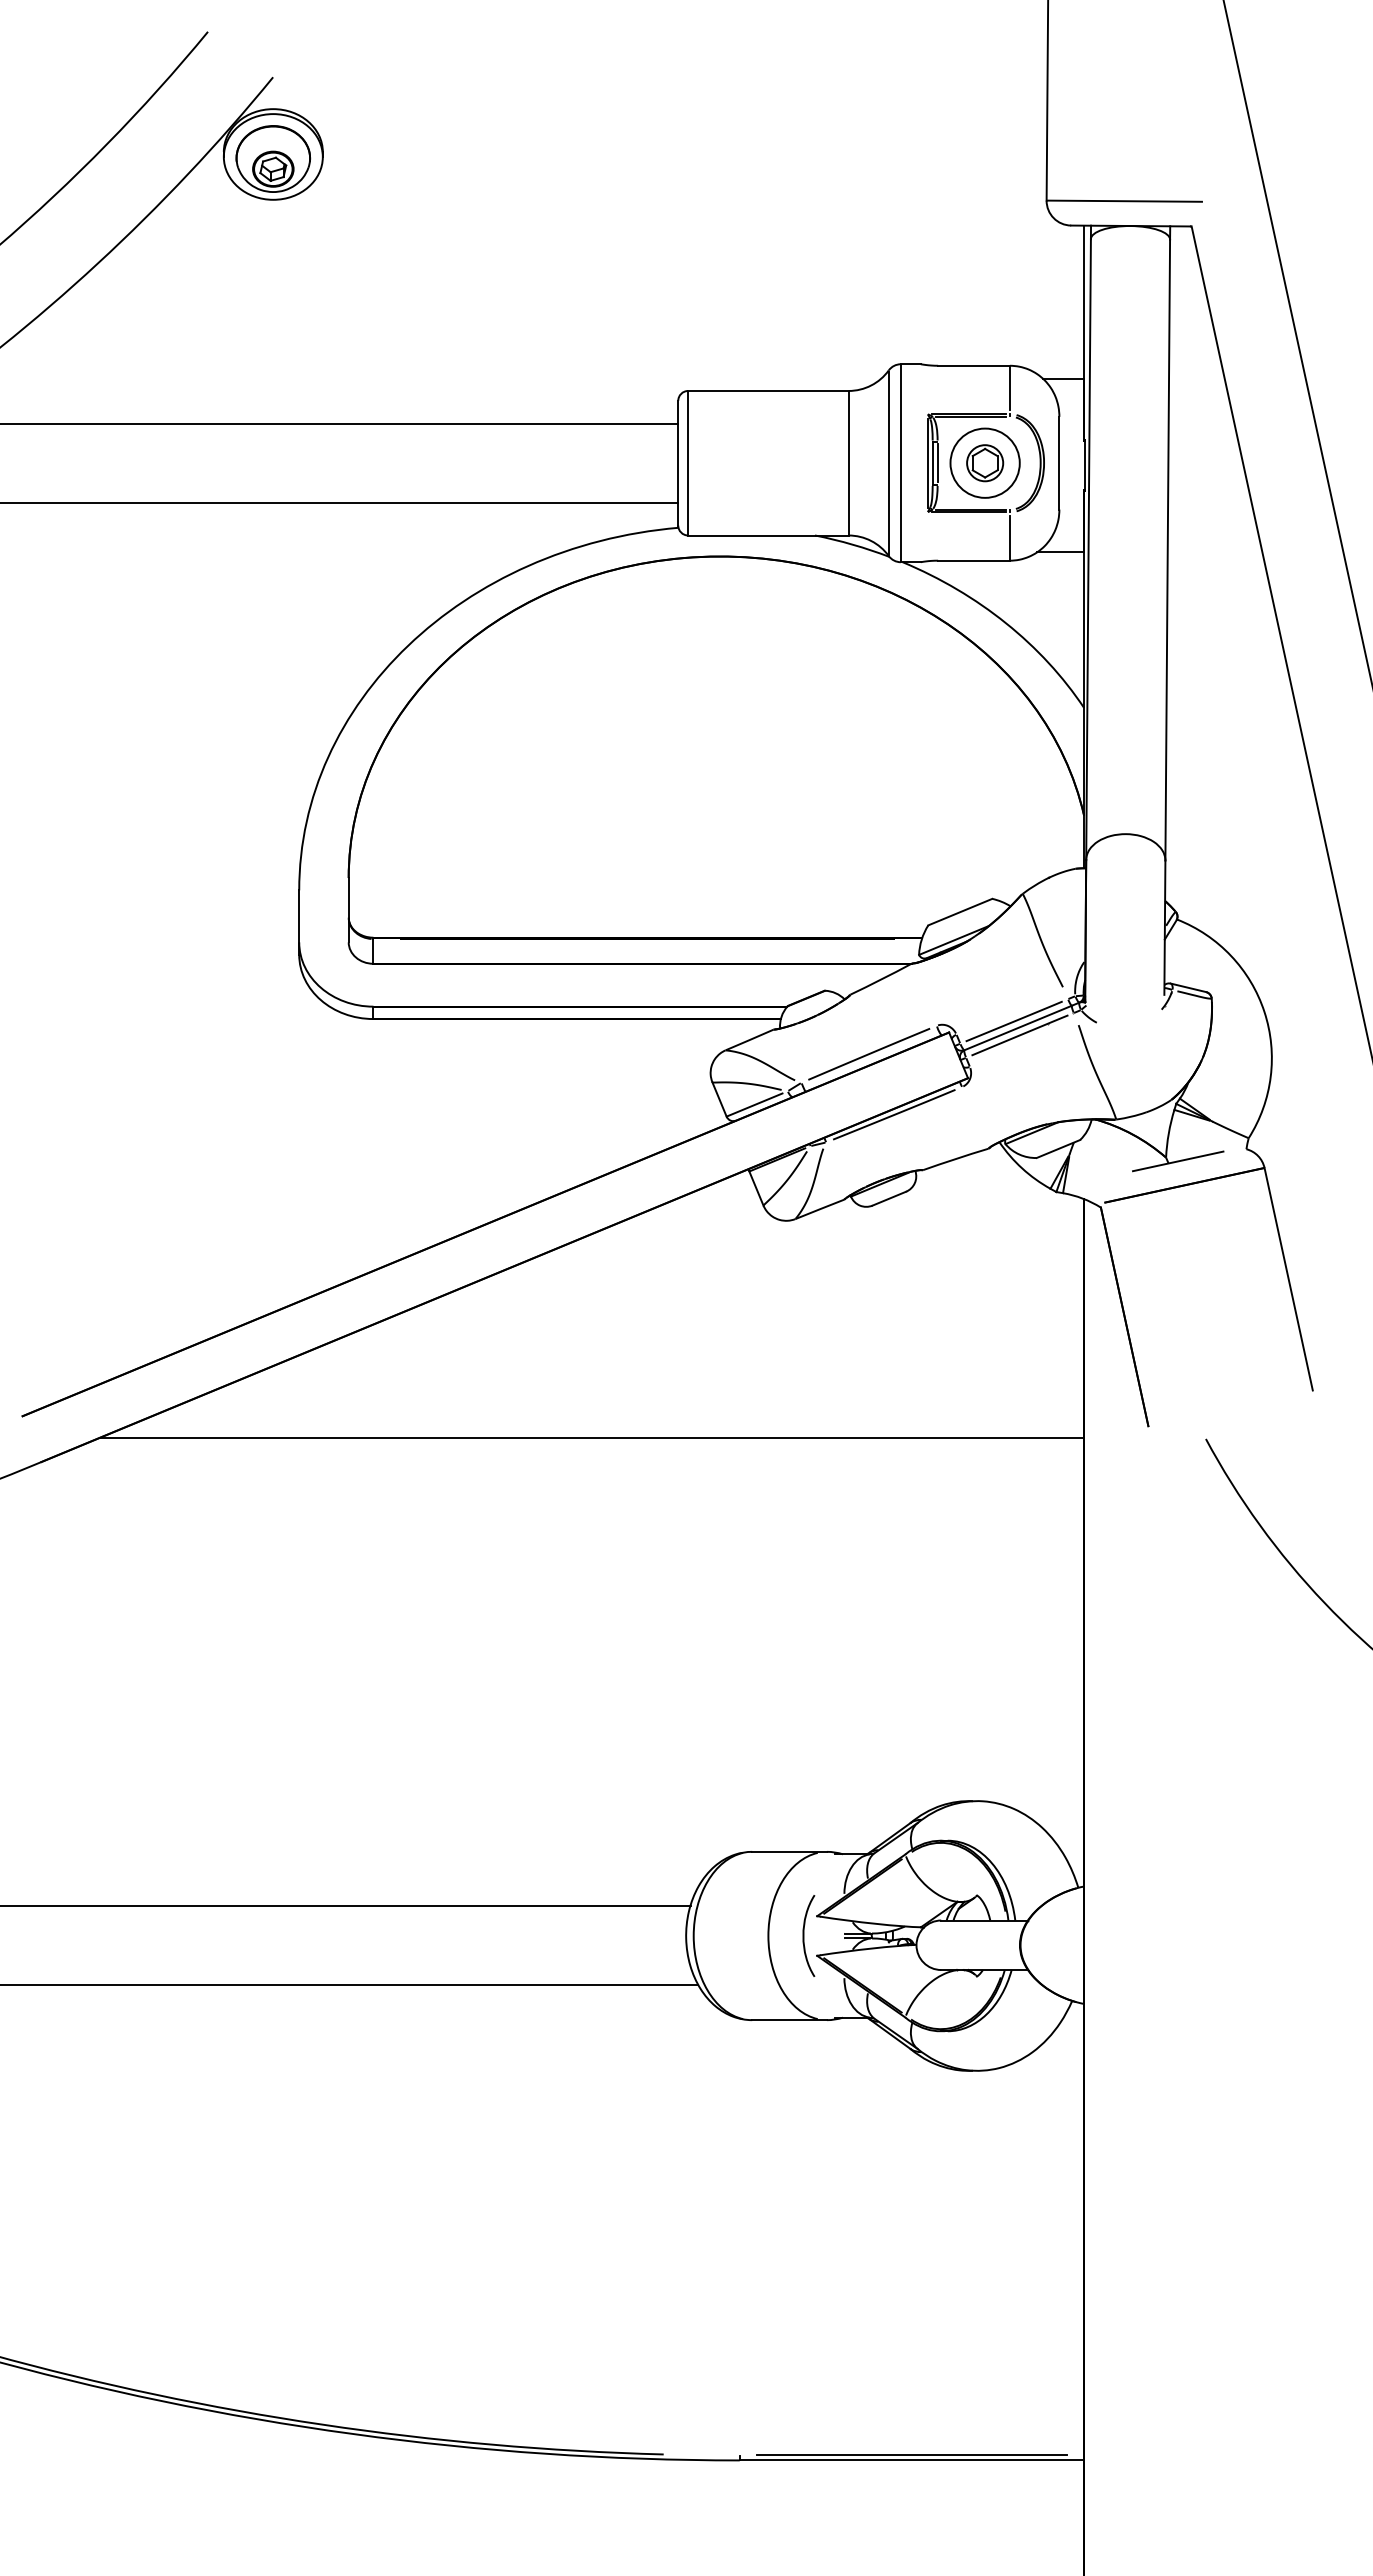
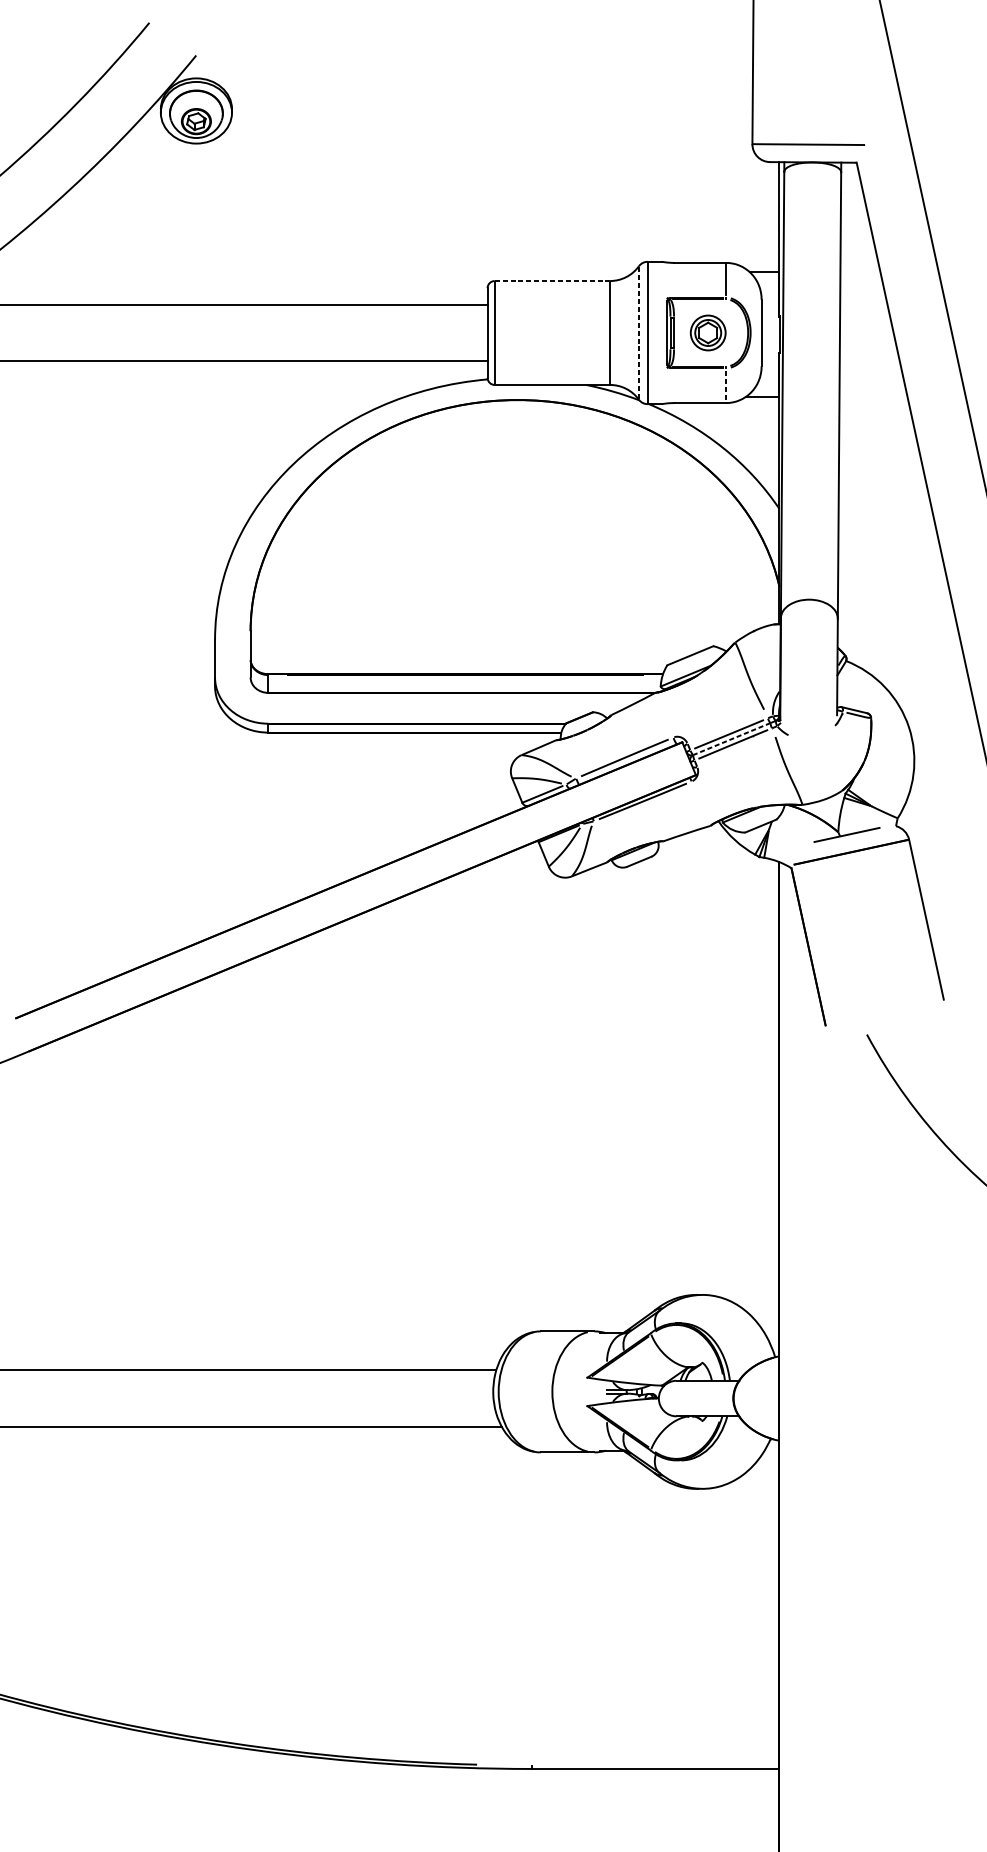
line: (768, 390) -> (552, 280), solid -> dashed
circle: (984, 462) -> (707, 332), size x0.7
line: (888, 463) -> (638, 333), solid -> dashed
line: (1009, 537) -> (725, 386), solid -> dashed
line: (1017, 1028) -> (731, 739), solid -> dashed
line: (591, 1437) -> (425, 1033), removed
curve: (804, 1935) -> (578, 1391), removed
line: (911, 2455) -> (655, 1765), removed

